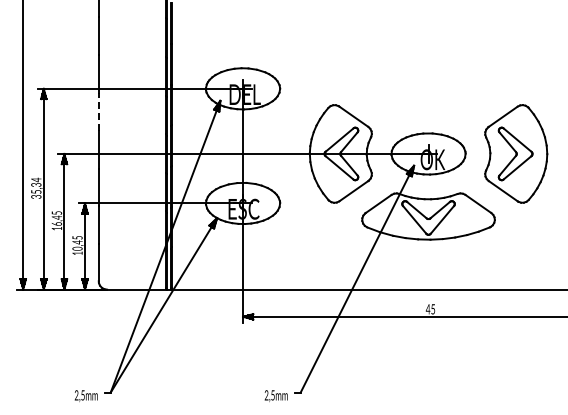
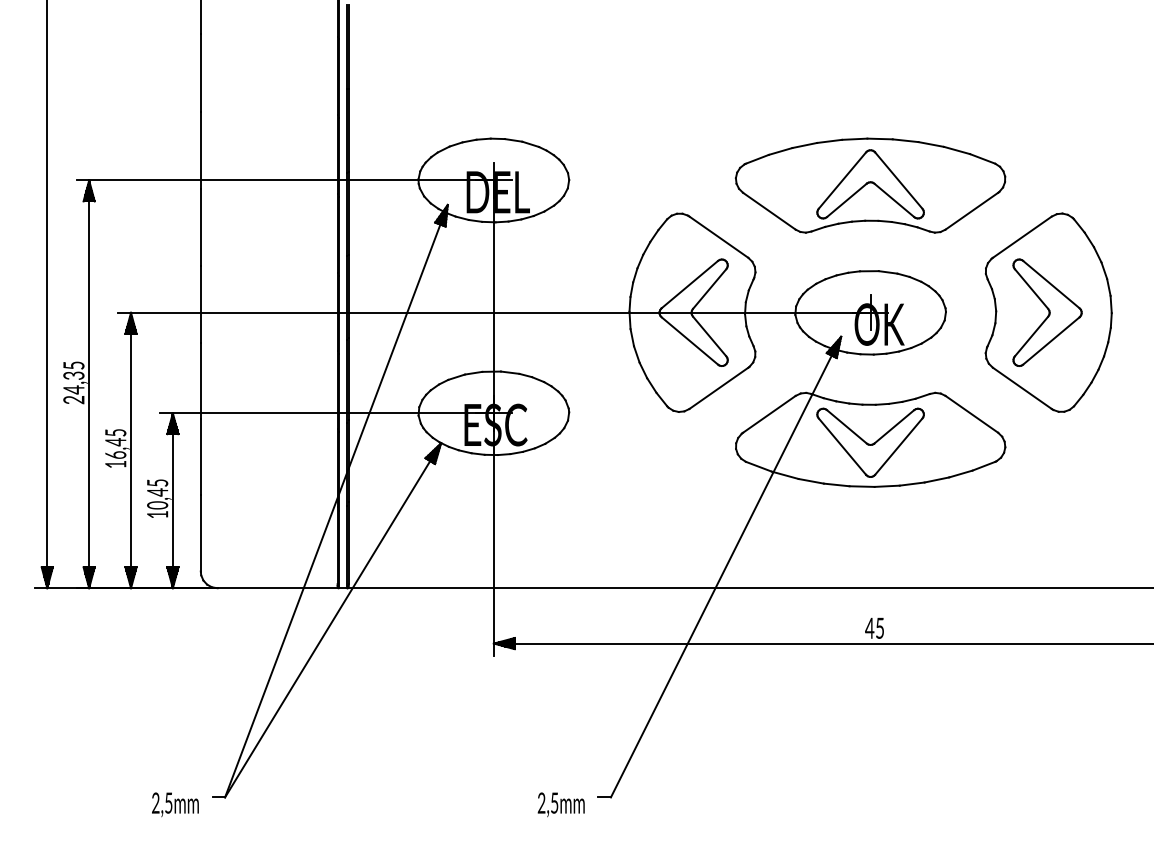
part: (428, 91) -> (870, 185), added
line: (98, 111) -> (200, 226), dashed -> solid
text: (36, 187) -> (74, 380), 35,34 -> 24,35

